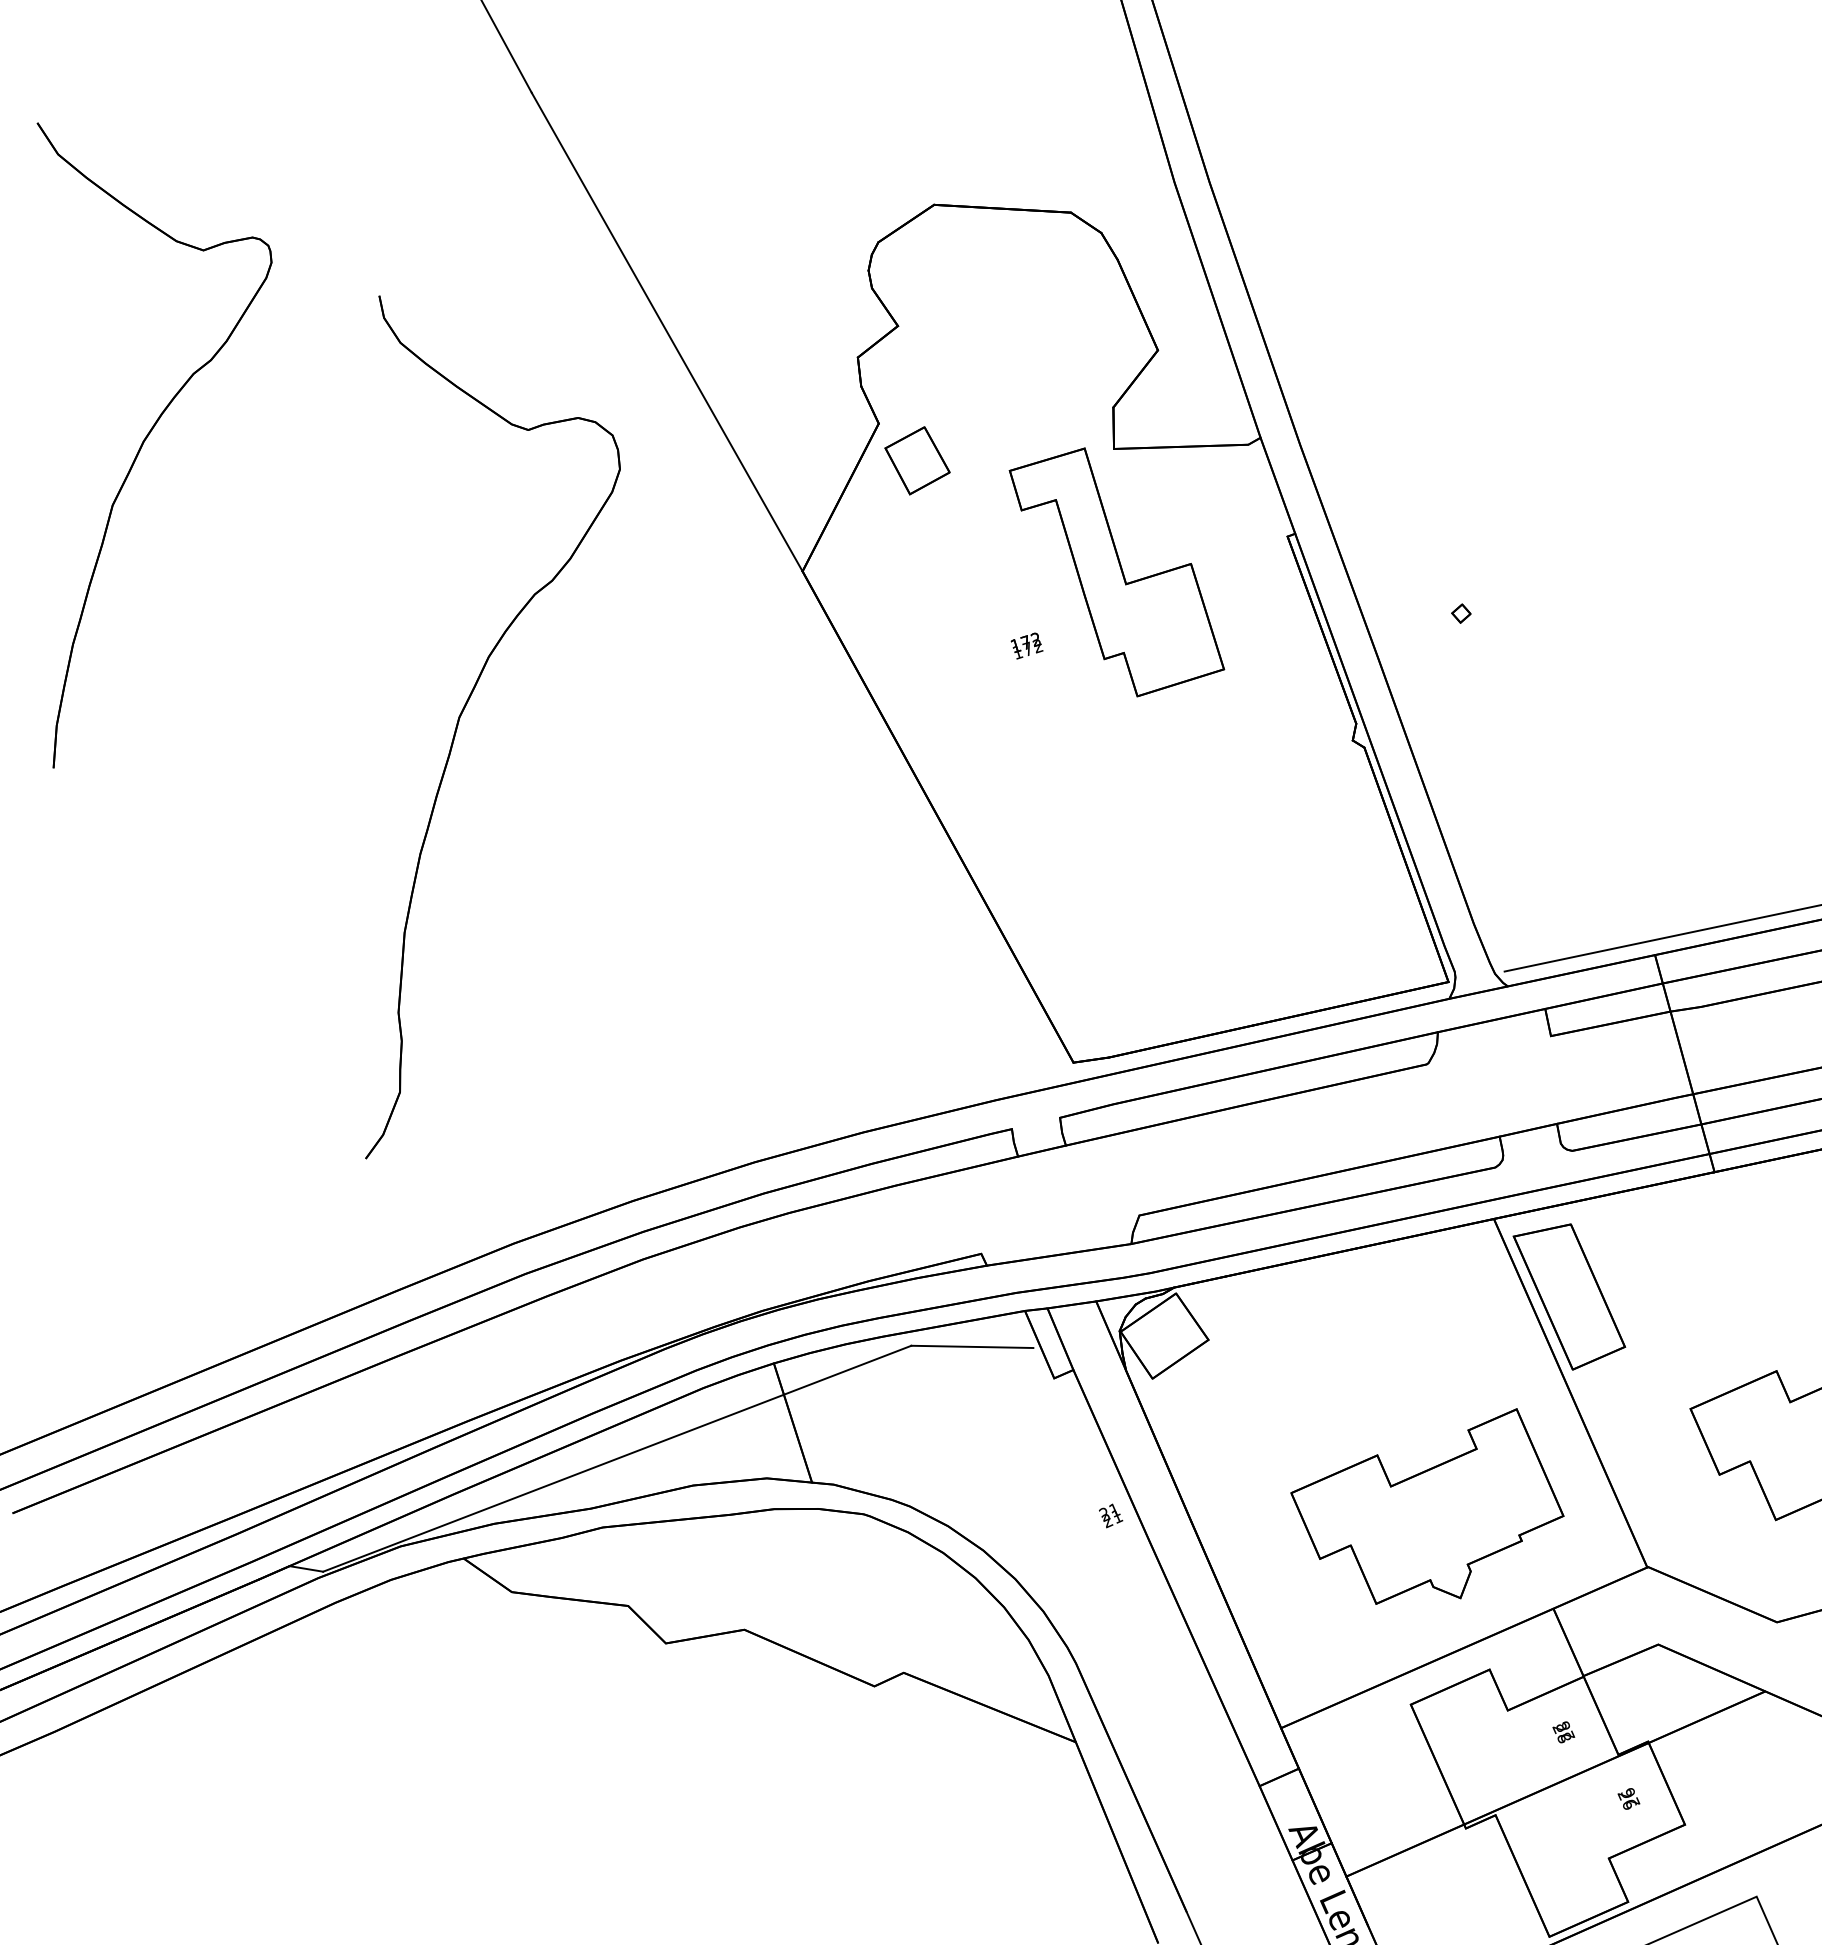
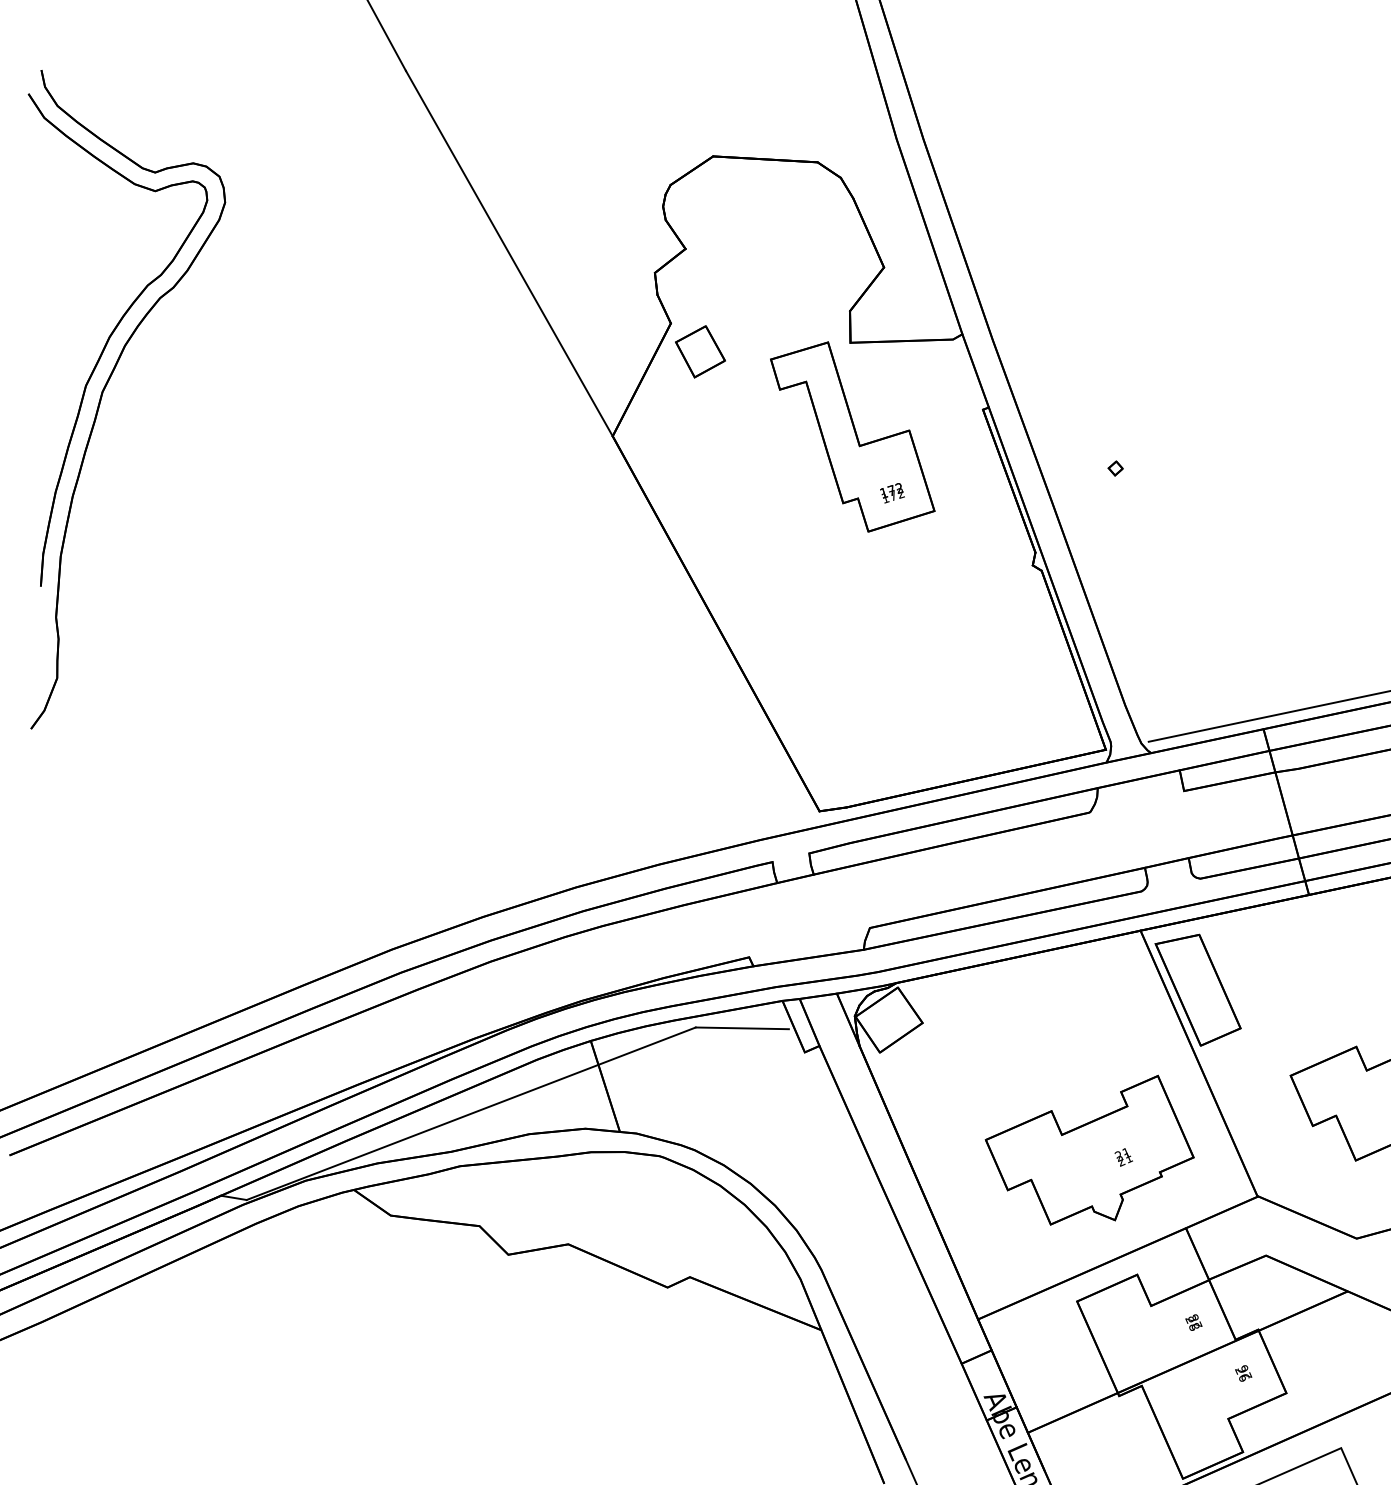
text: (1026, 645) -> (892, 492), moved
part: (462, 713) -> (104, 388), moved
text: (1111, 1515) -> (1124, 1157), moved

